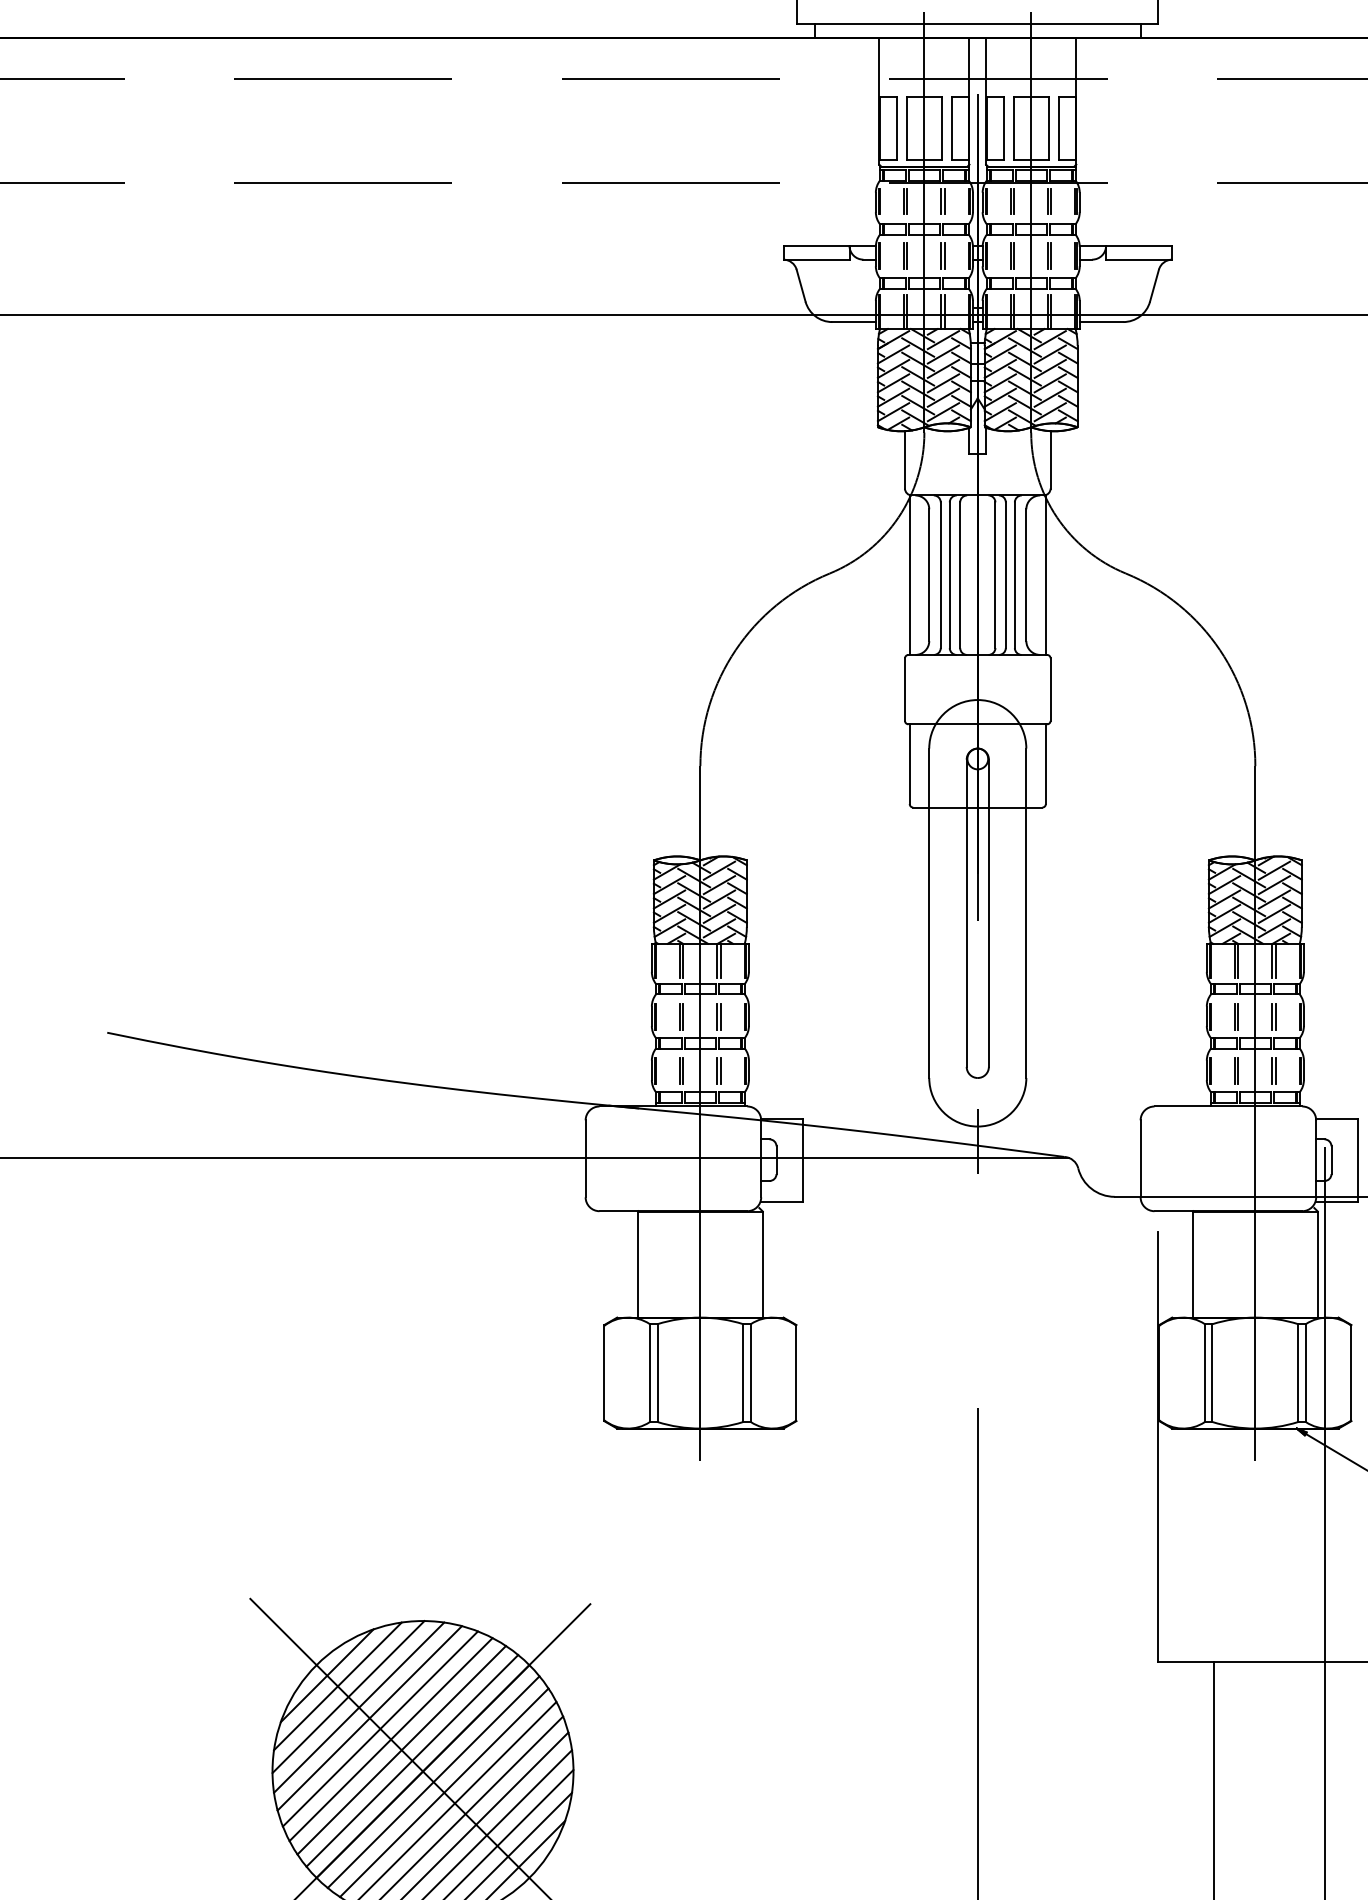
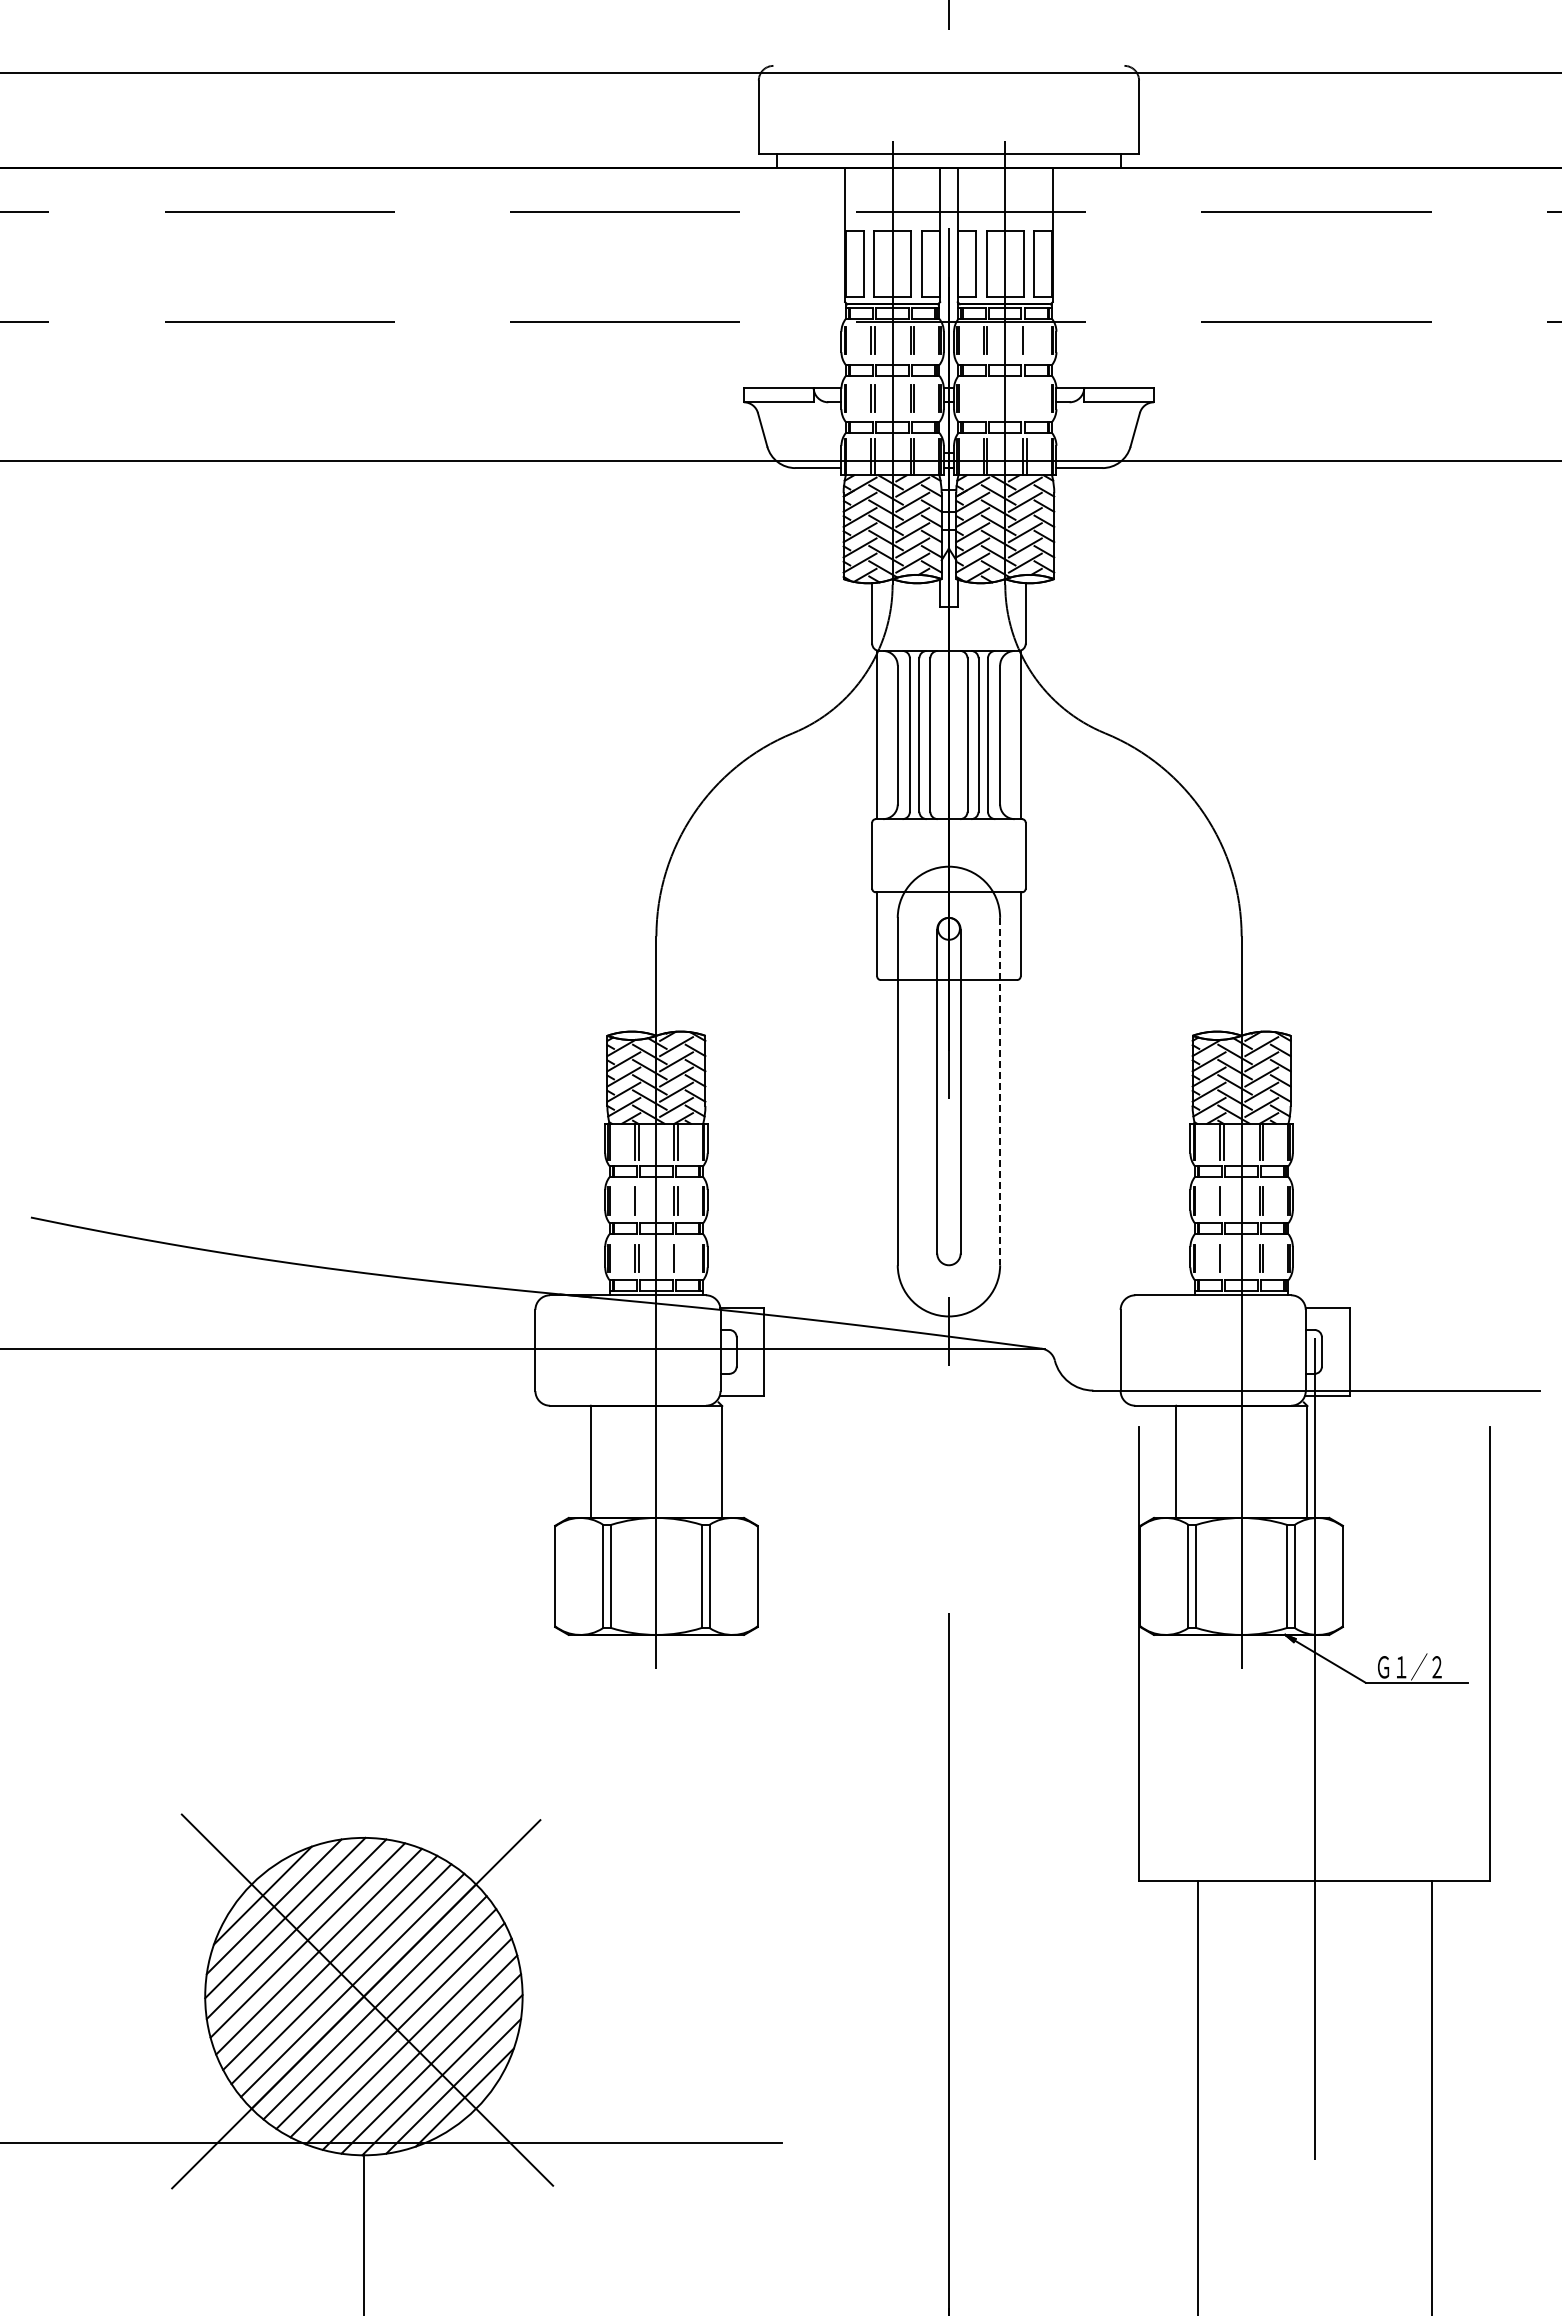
line: (1051, 201) -> (1026, 340), removed
line: (1011, 256) -> (984, 398), removed
part: (1049, 256) -> (1024, 398), removed
line: (1026, 913) -> (1000, 1091), solid -> dashed
line: (683, 1016) -> (638, 1200), removed
line: (1238, 1016) -> (1223, 1200), removed
line: (720, 1070) -> (677, 1257), removed
line: (1238, 1070) -> (1223, 1257), removed

